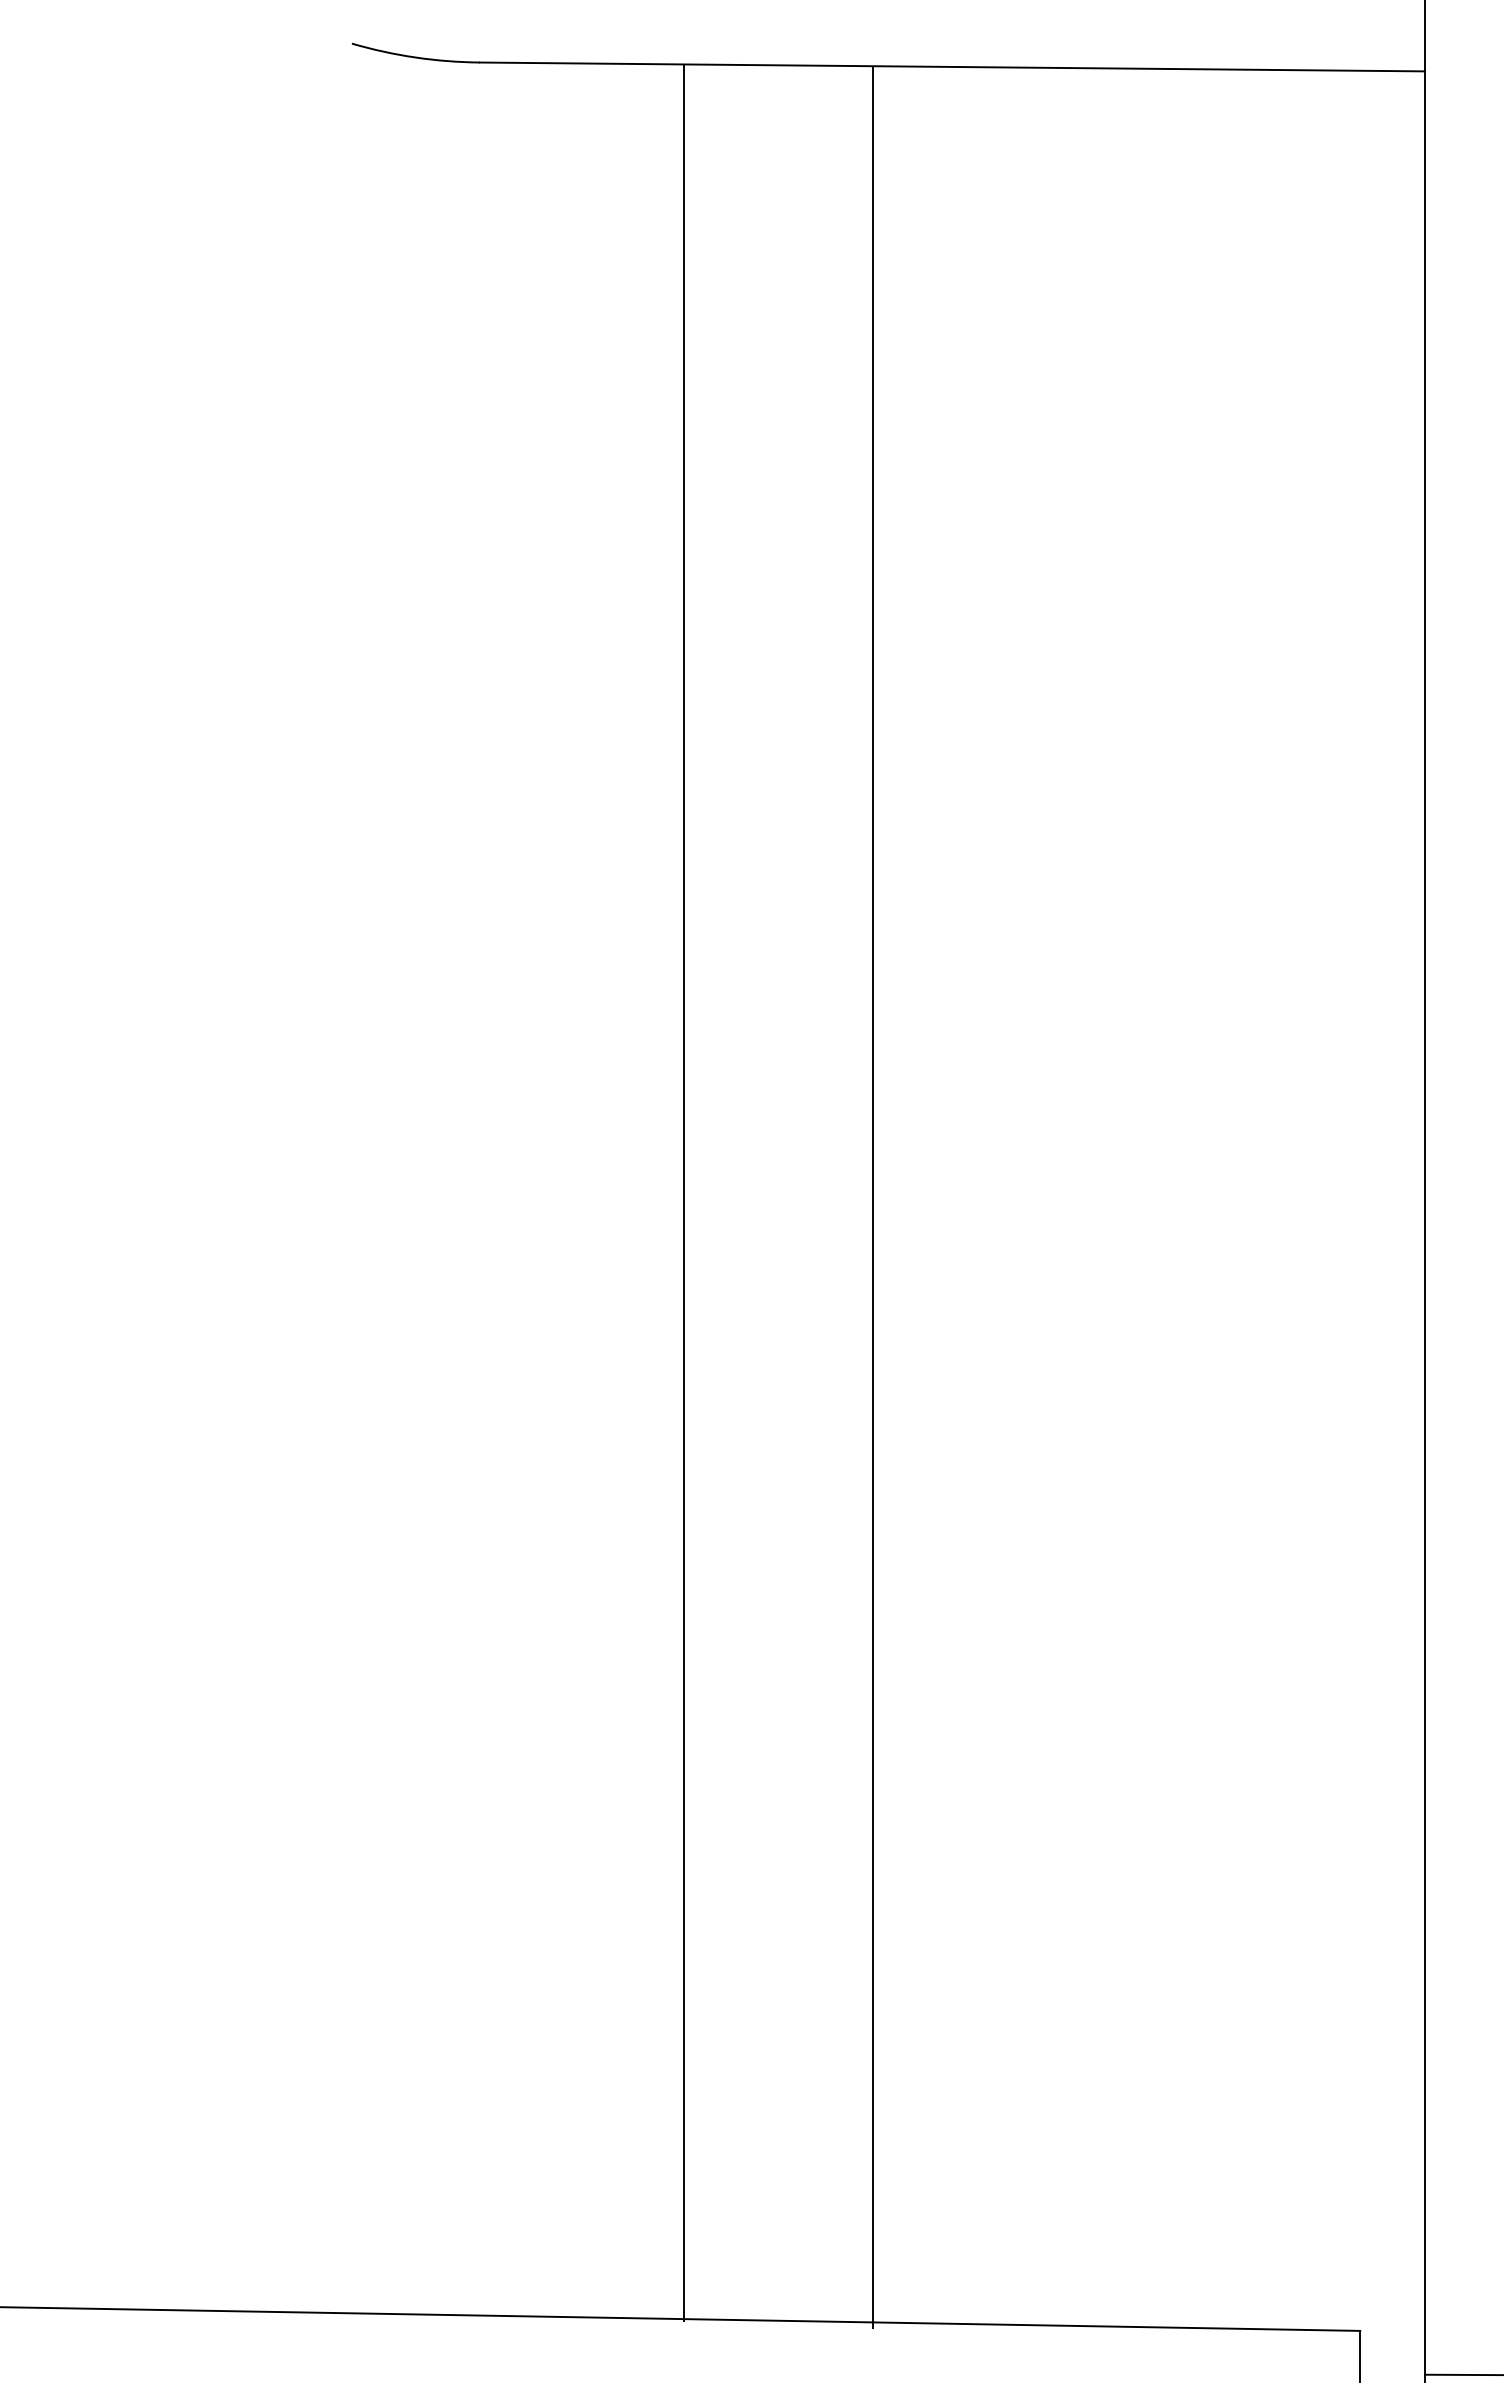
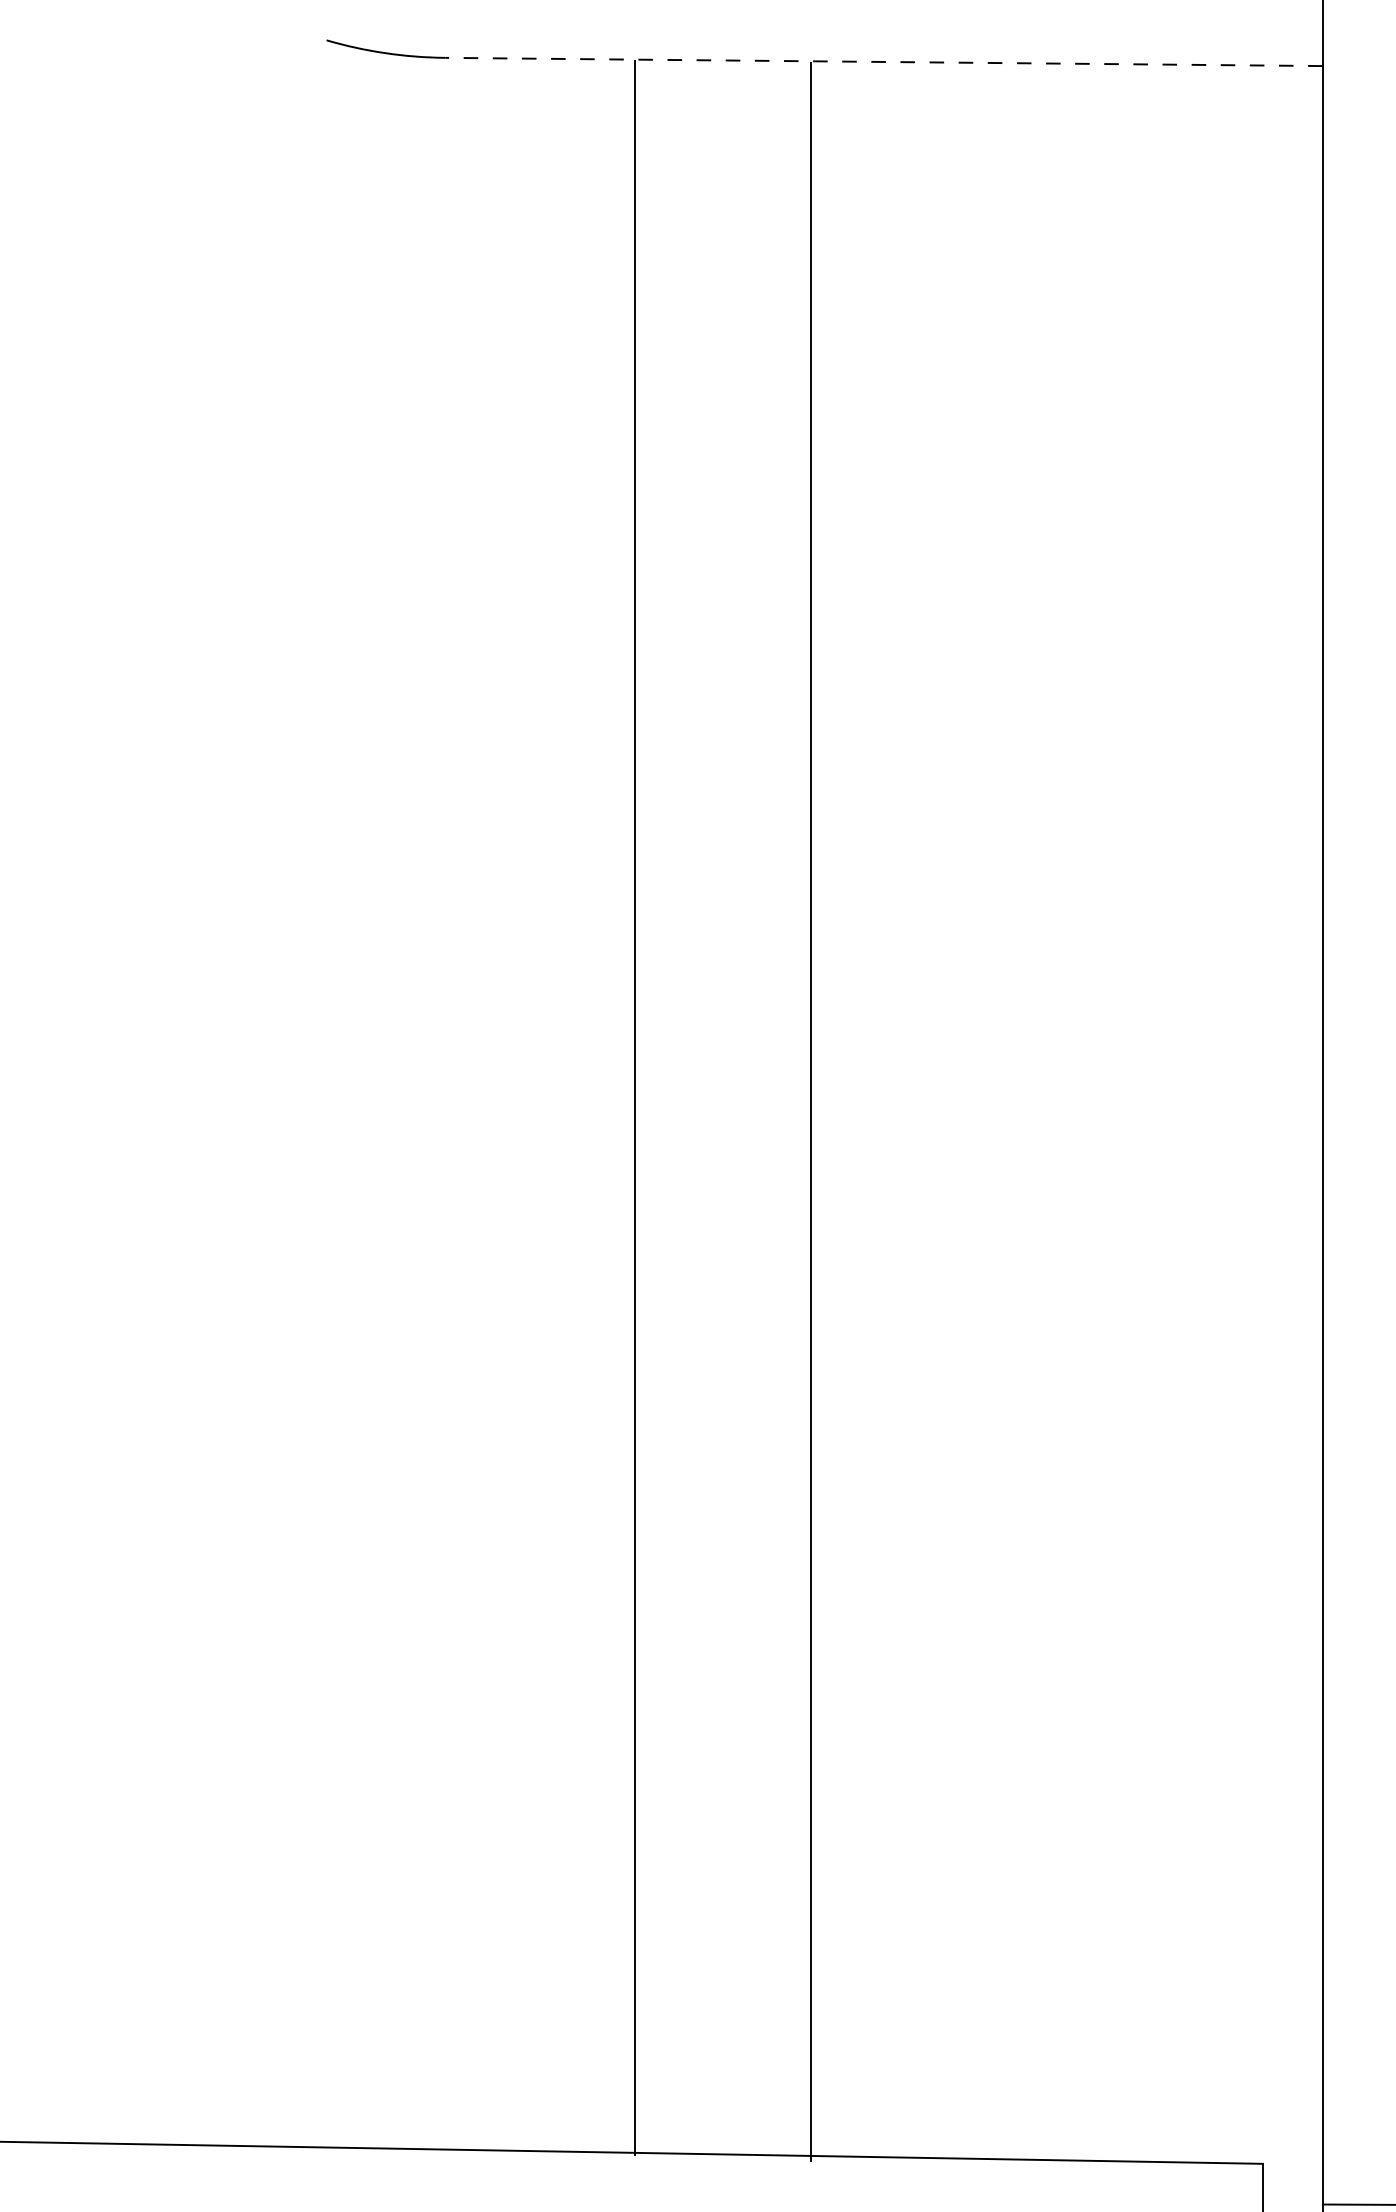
line: (952, 66) -> (884, 61), solid -> dashed

